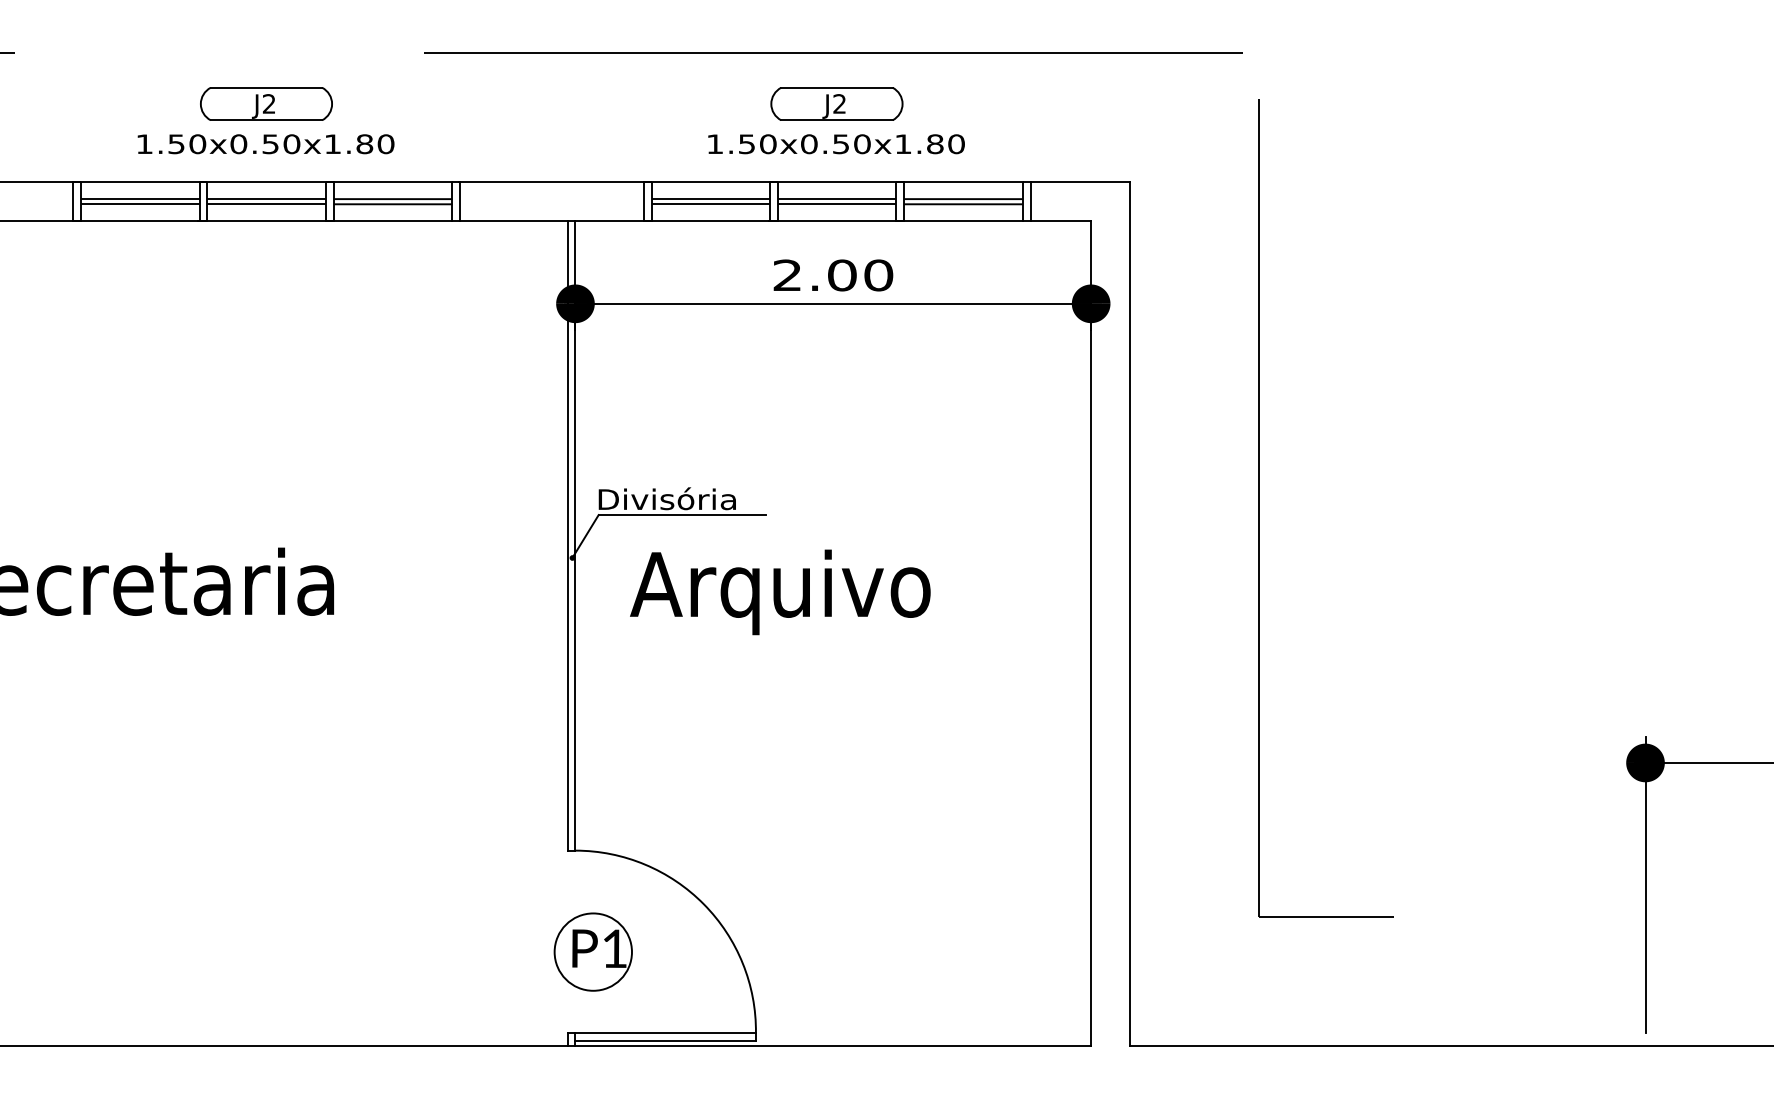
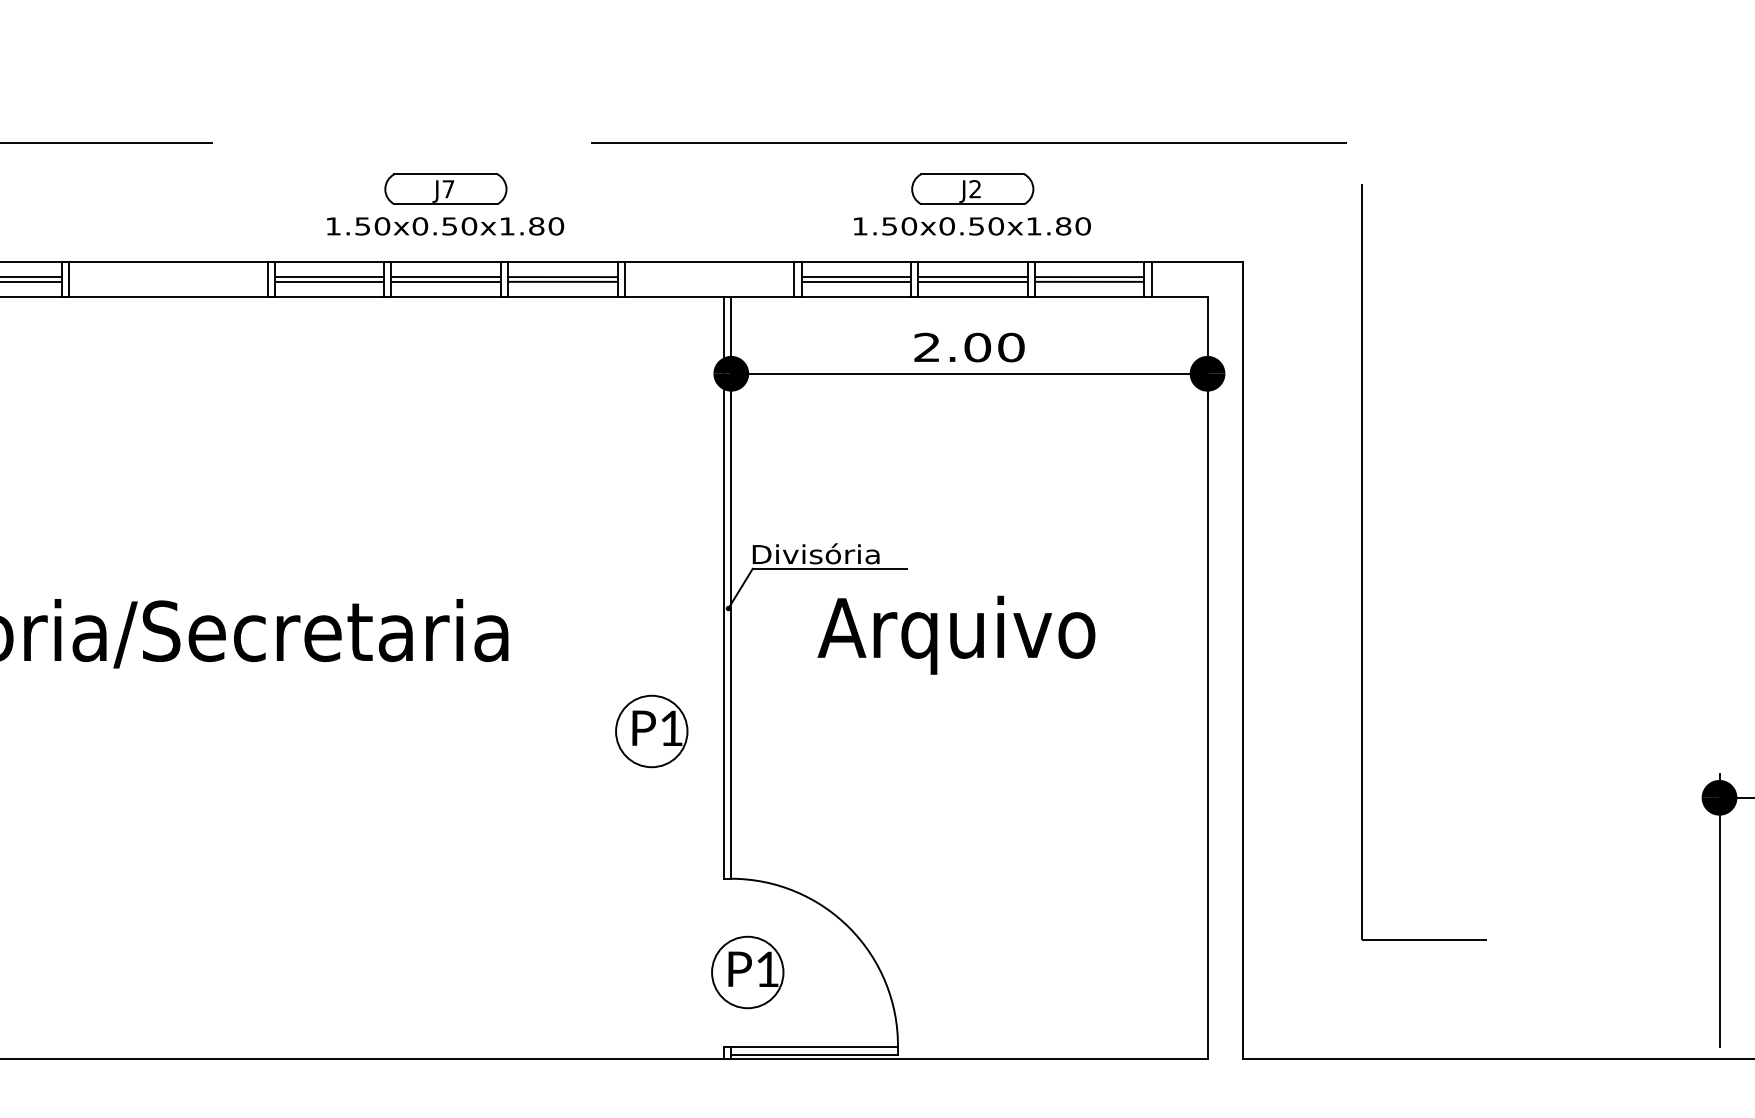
text: (269, 104) -> (448, 189), J2 -> J7
text: (780, 591) -> (956, 634), moved
part: (489, 691) -> (651, 731), added

